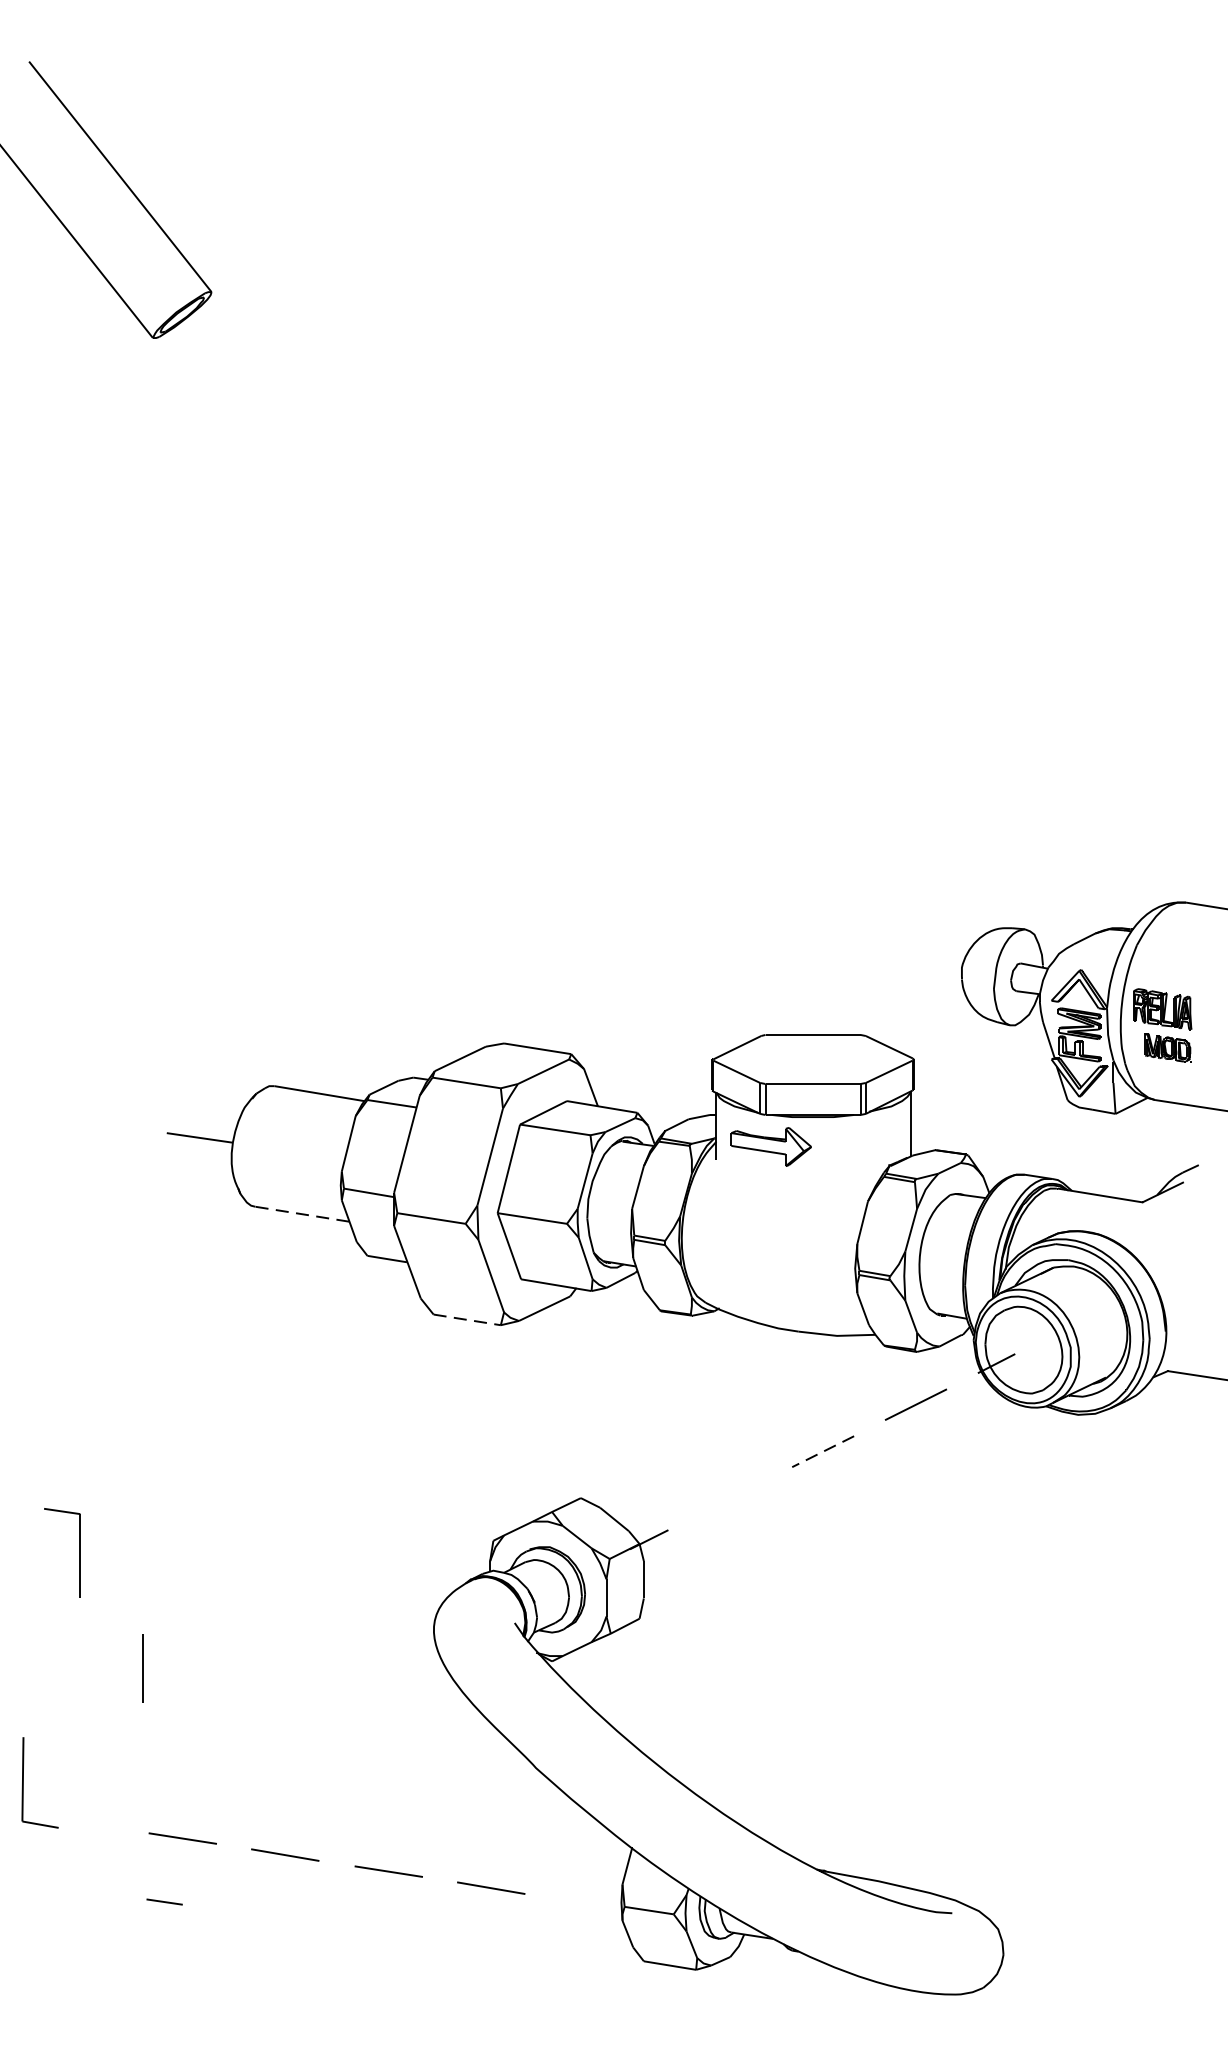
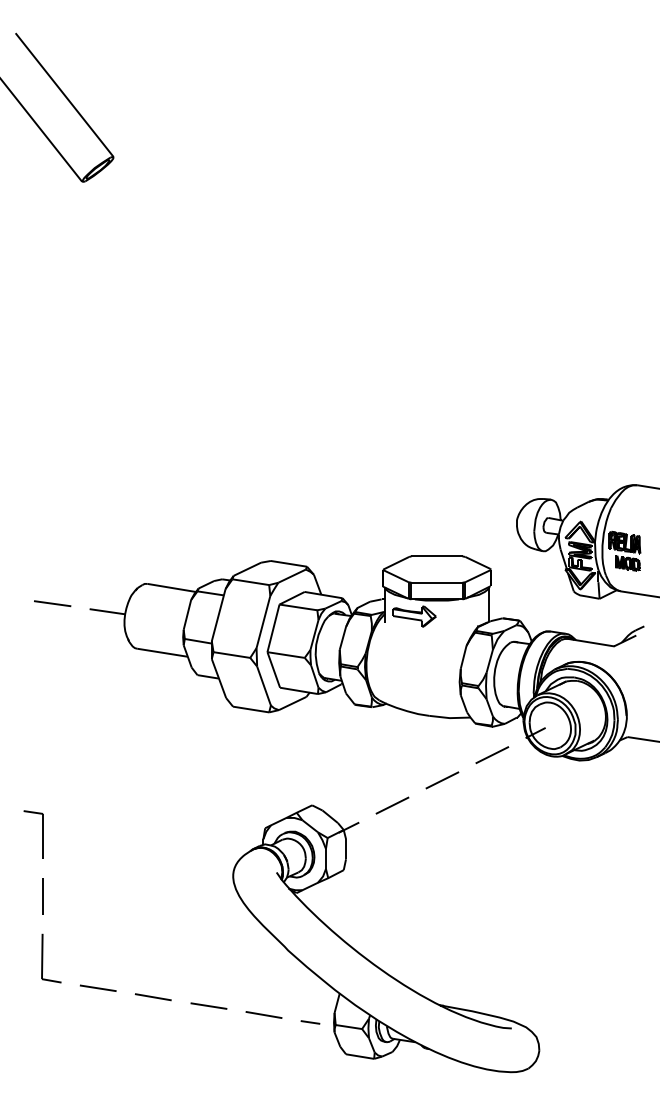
line: (97, 1122) -> (52, 603), added
line: (302, 1213) -> (162, 652), dashed -> solid
line: (467, 1319) -> (251, 709), dashed -> solid
line: (823, 1451) -> (442, 780), dashed -> solid
line: (730, 1498) -> (392, 805), added
line: (142, 1667) -> (42, 896), moved
part: (25, 1783) -> (43, 958), moved
line: (164, 1902) -> (310, 1022), moved

